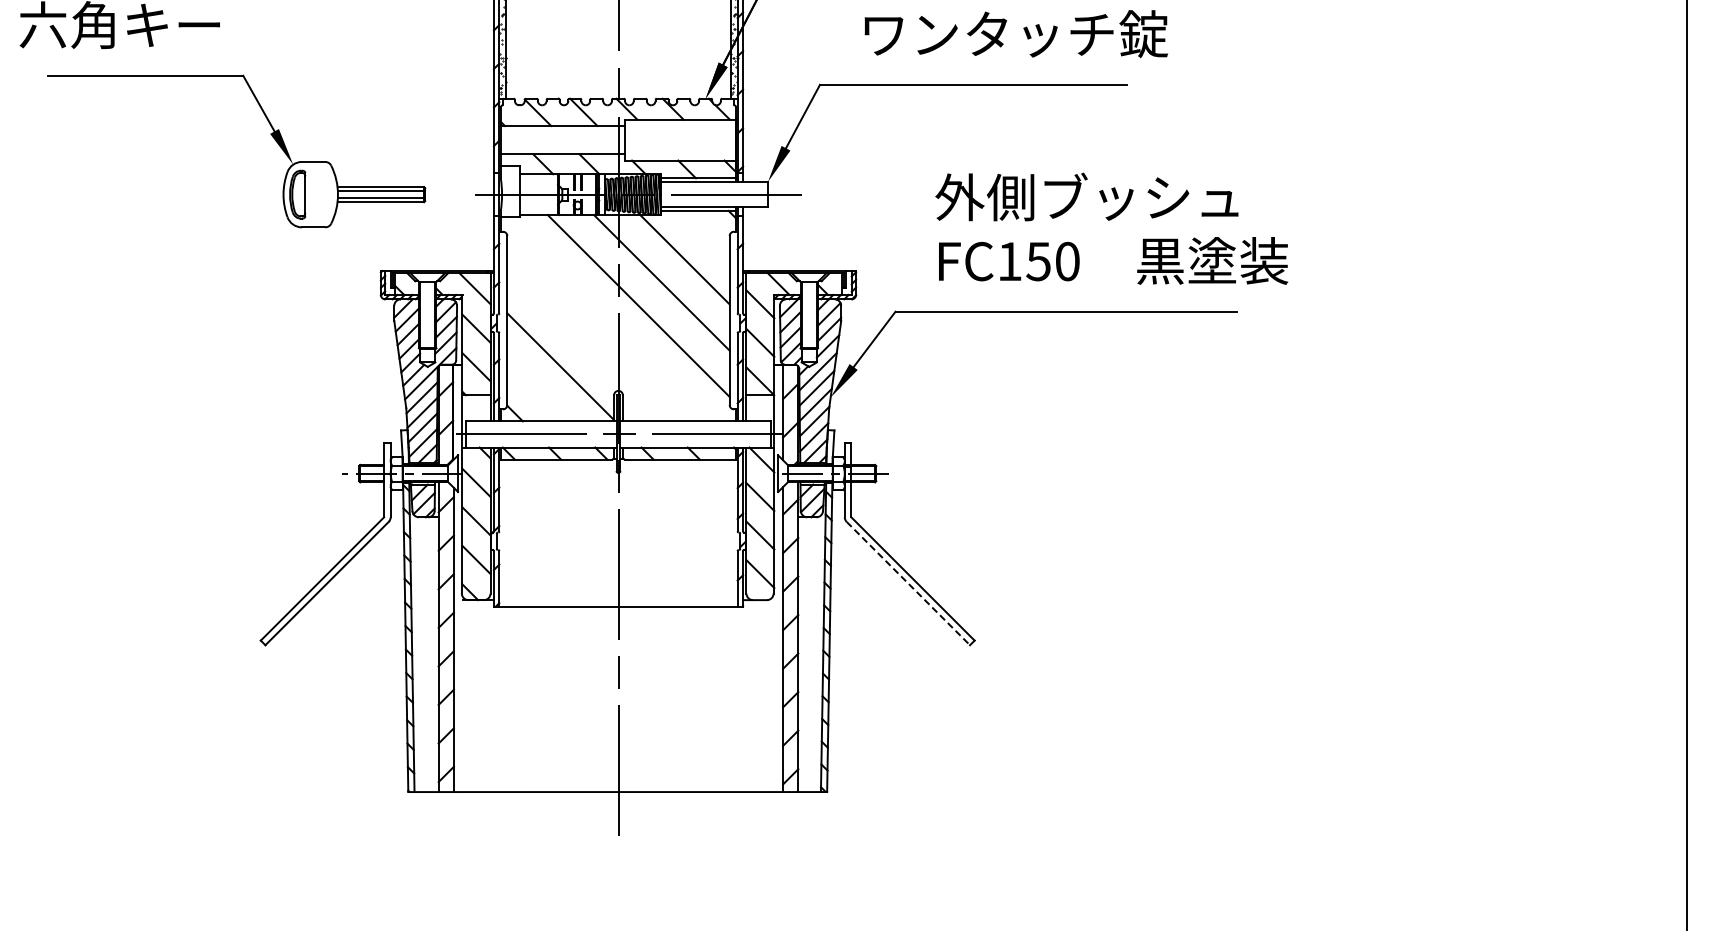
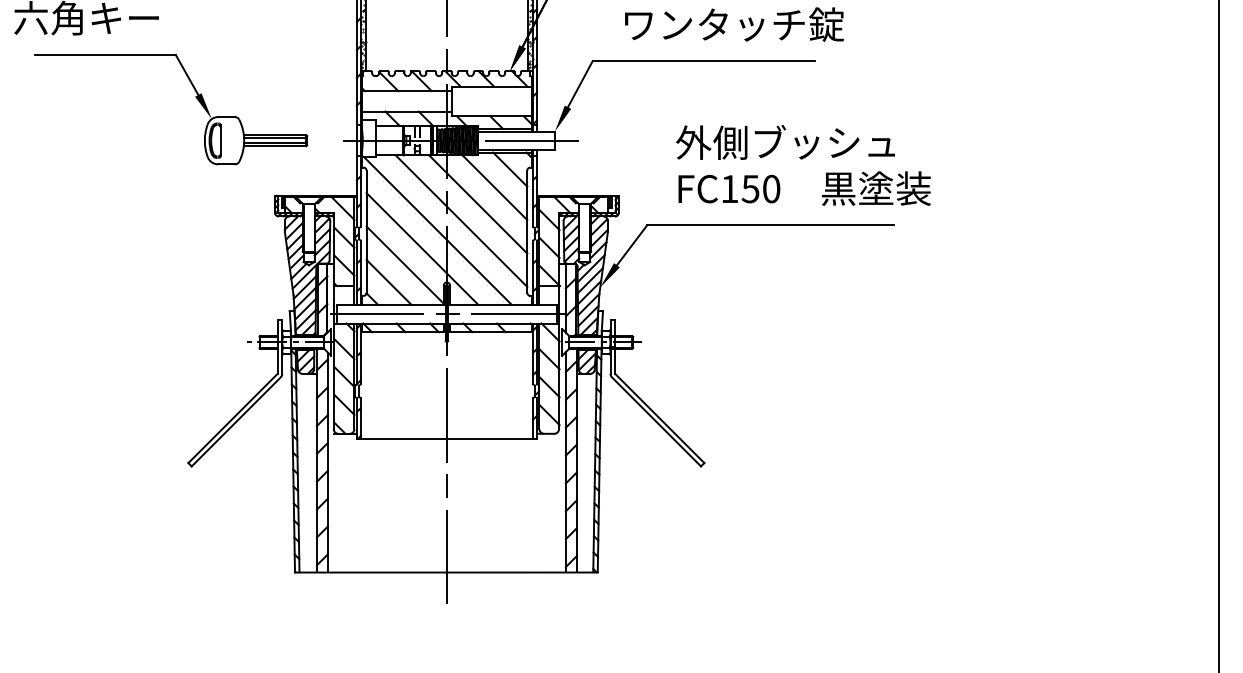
line: (705, 234) -> (509, 169), added
line: (605, 319) -> (437, 230), added
line: (584, 344) -> (422, 249), added
line: (538, 390) -> (389, 282), added
line: (908, 583) -> (656, 421), dashed -> solid

